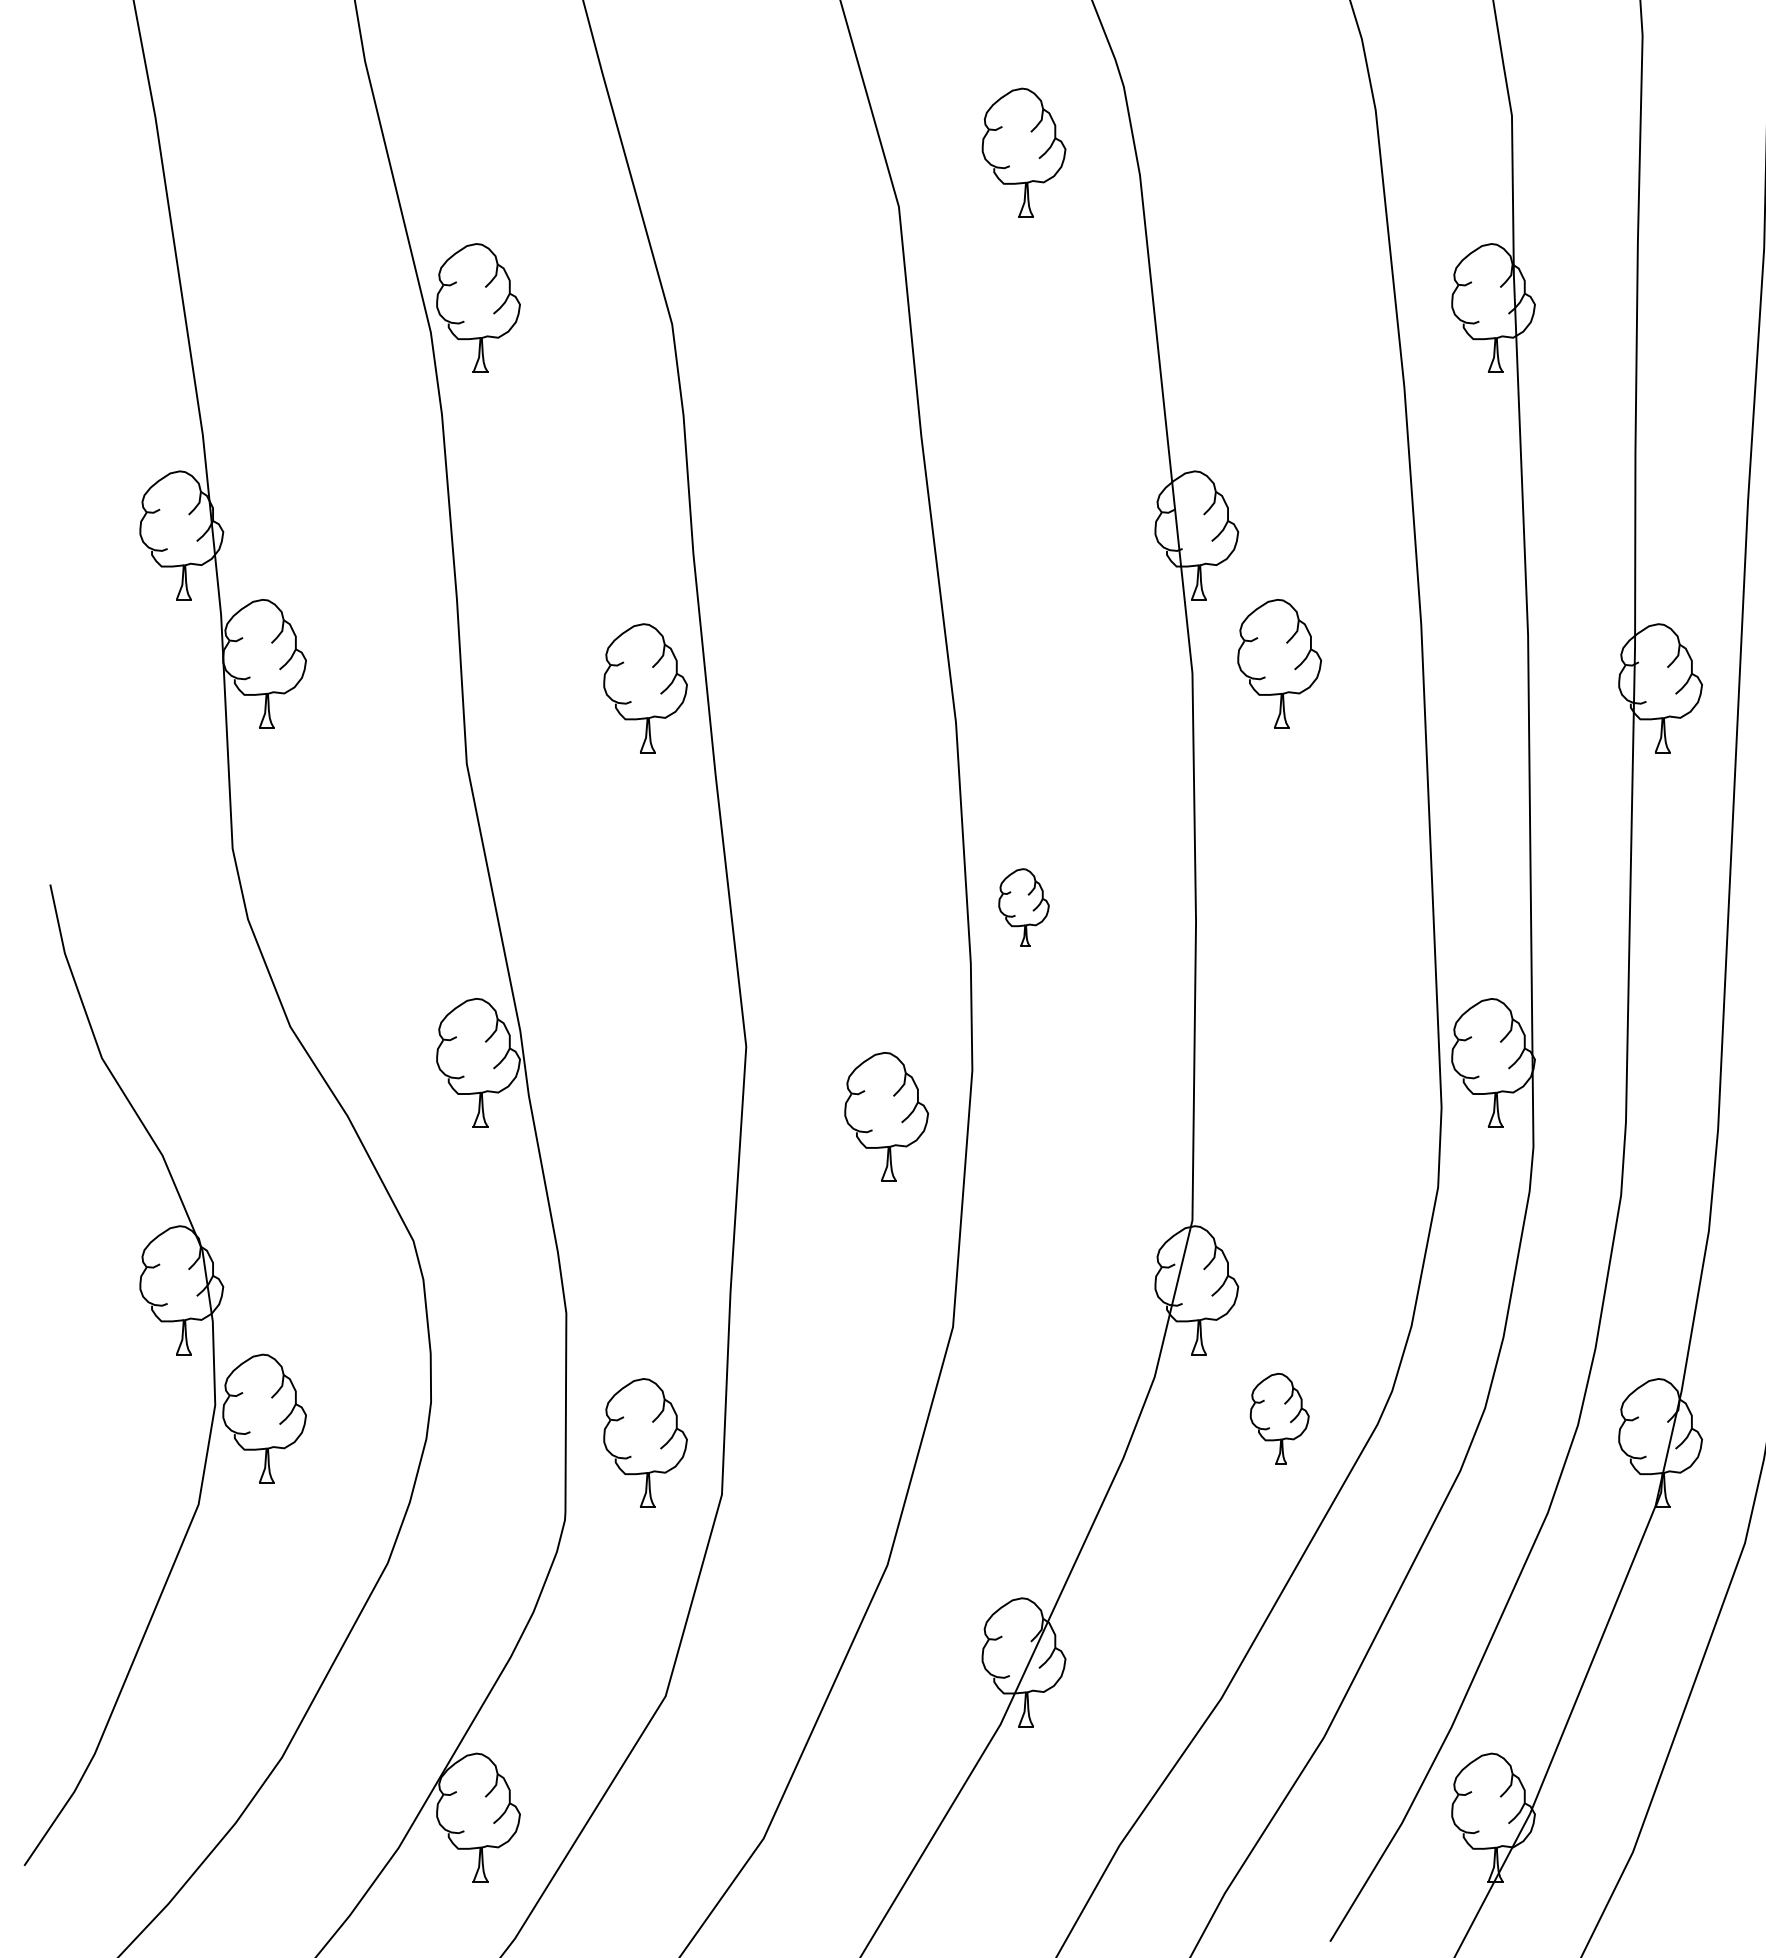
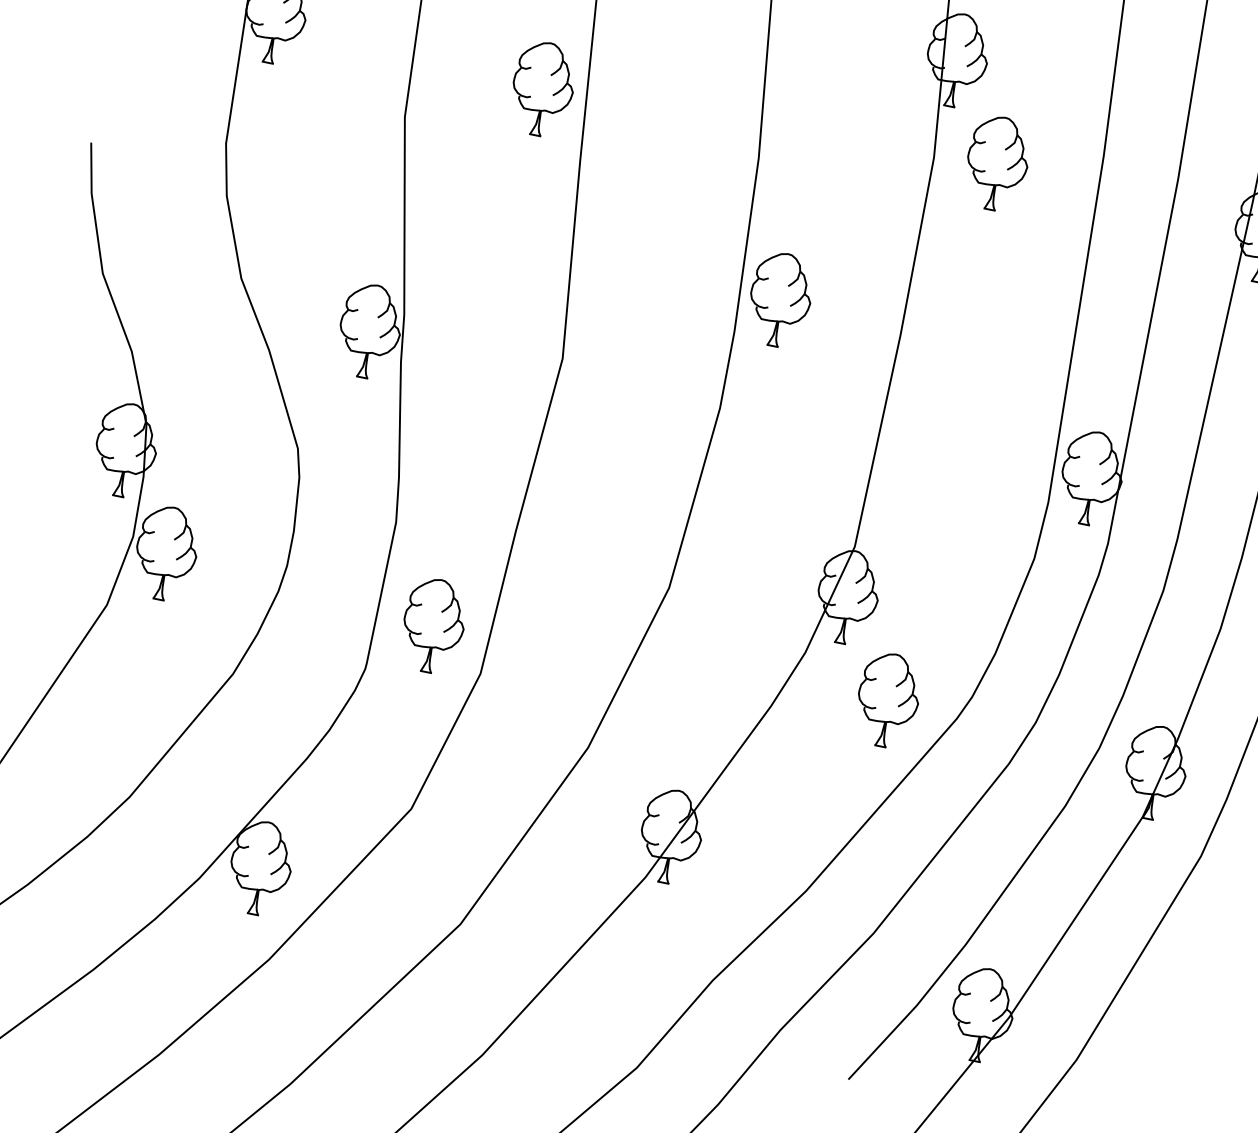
part: (1023, 907) -> (779, 299), size x1.67
part: (886, 1116) -> (652, 428), removed
part: (1279, 1418) -> (888, 700), size x1.43

